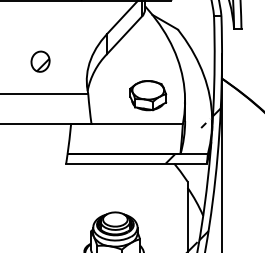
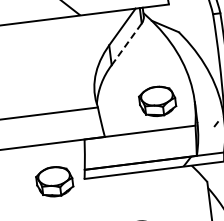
line: (124, 35) -> (126, 44), solid -> dashed
part: (40, 61) -> (46, 80), removed
part: (36, 162) -> (54, 181), added

